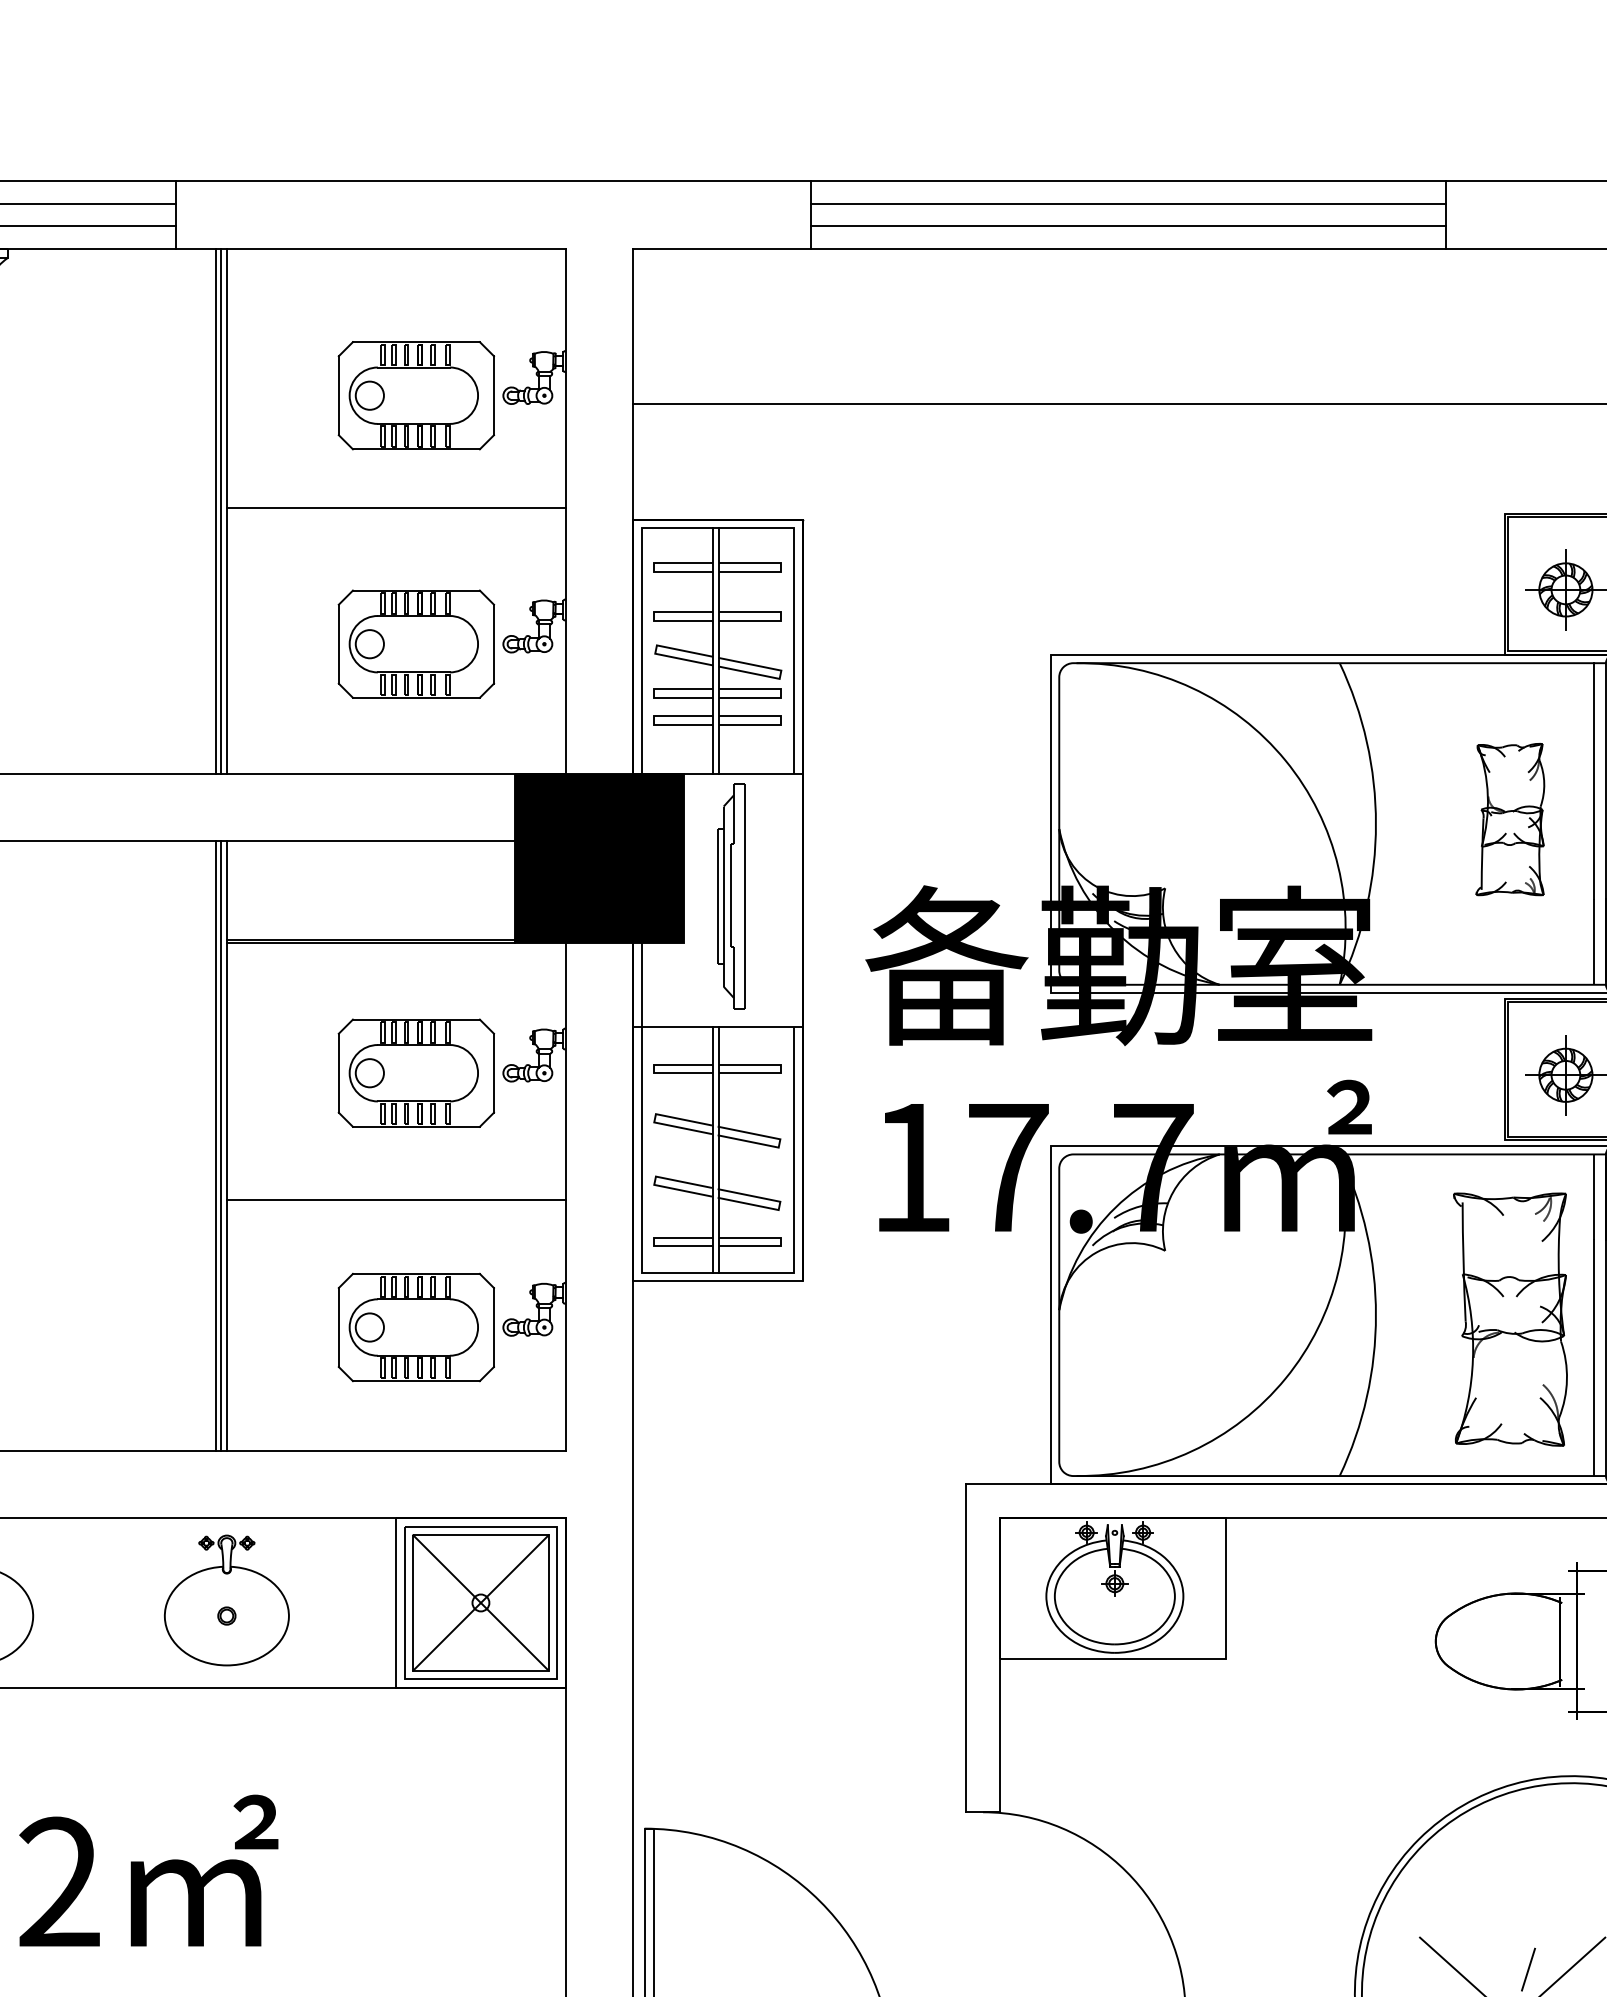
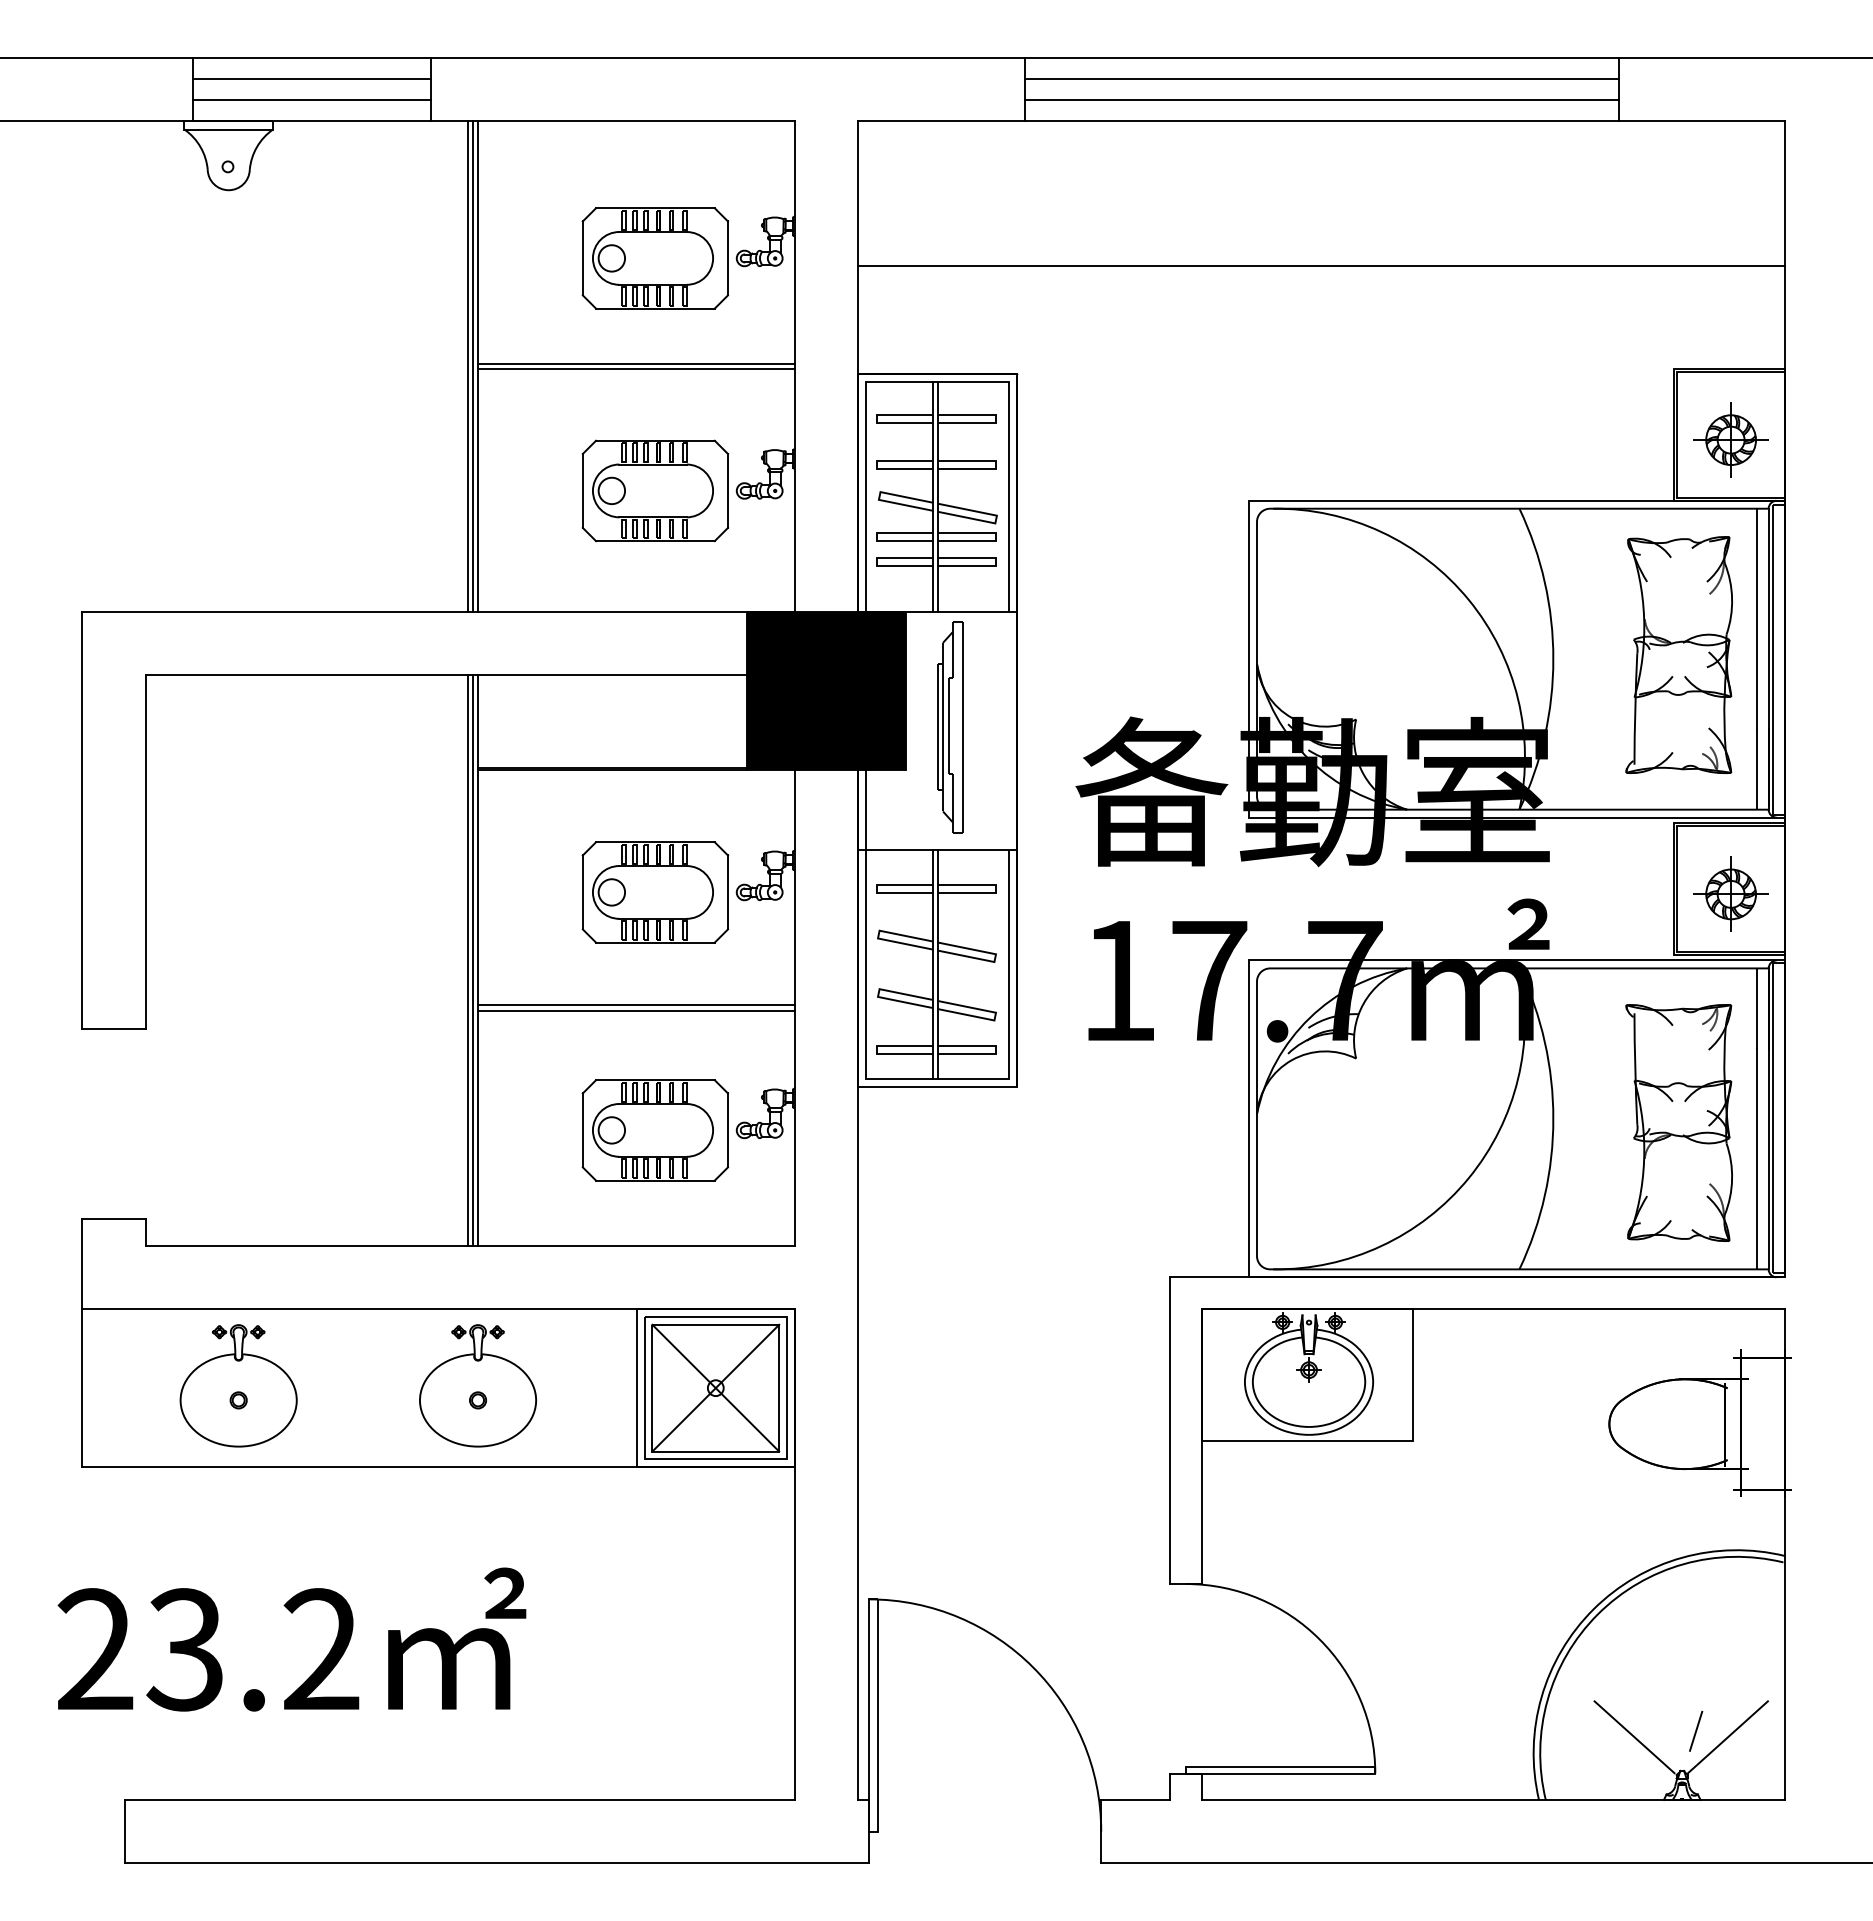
line: (396, 514) -> (636, 369), added
part: (1509, 818) -> (1678, 654), size x1.67
line: (396, 1194) -> (636, 1005), added

